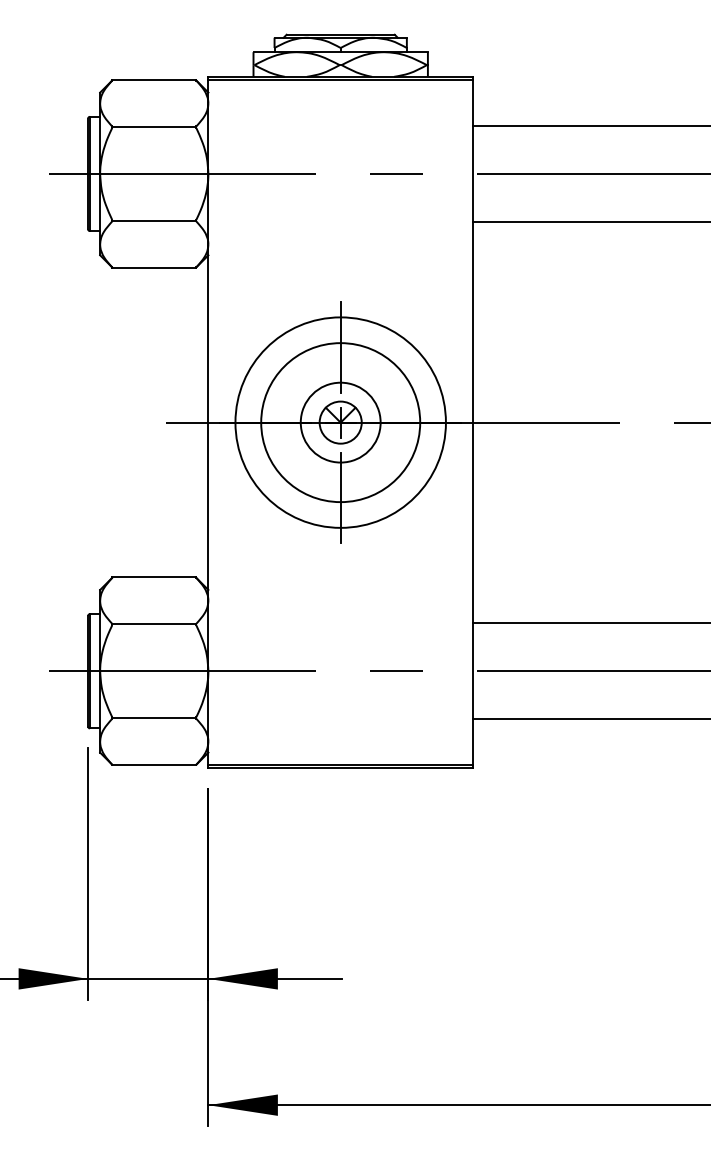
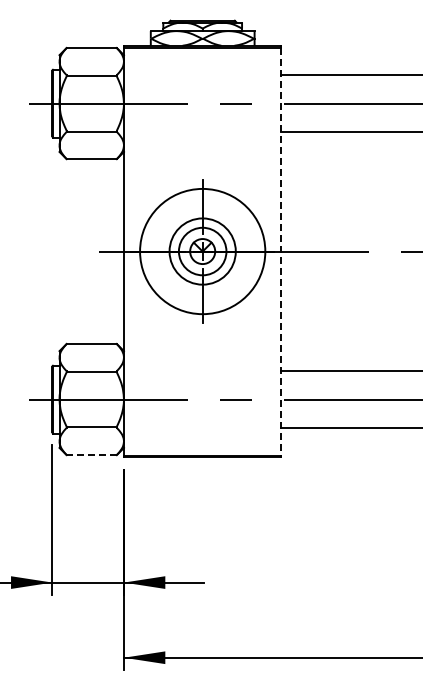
circle: (340, 422) -> (202, 251), size x0.7
line: (473, 422) -> (281, 251), solid -> dashed
line: (153, 765) -> (91, 455), solid -> dashed

